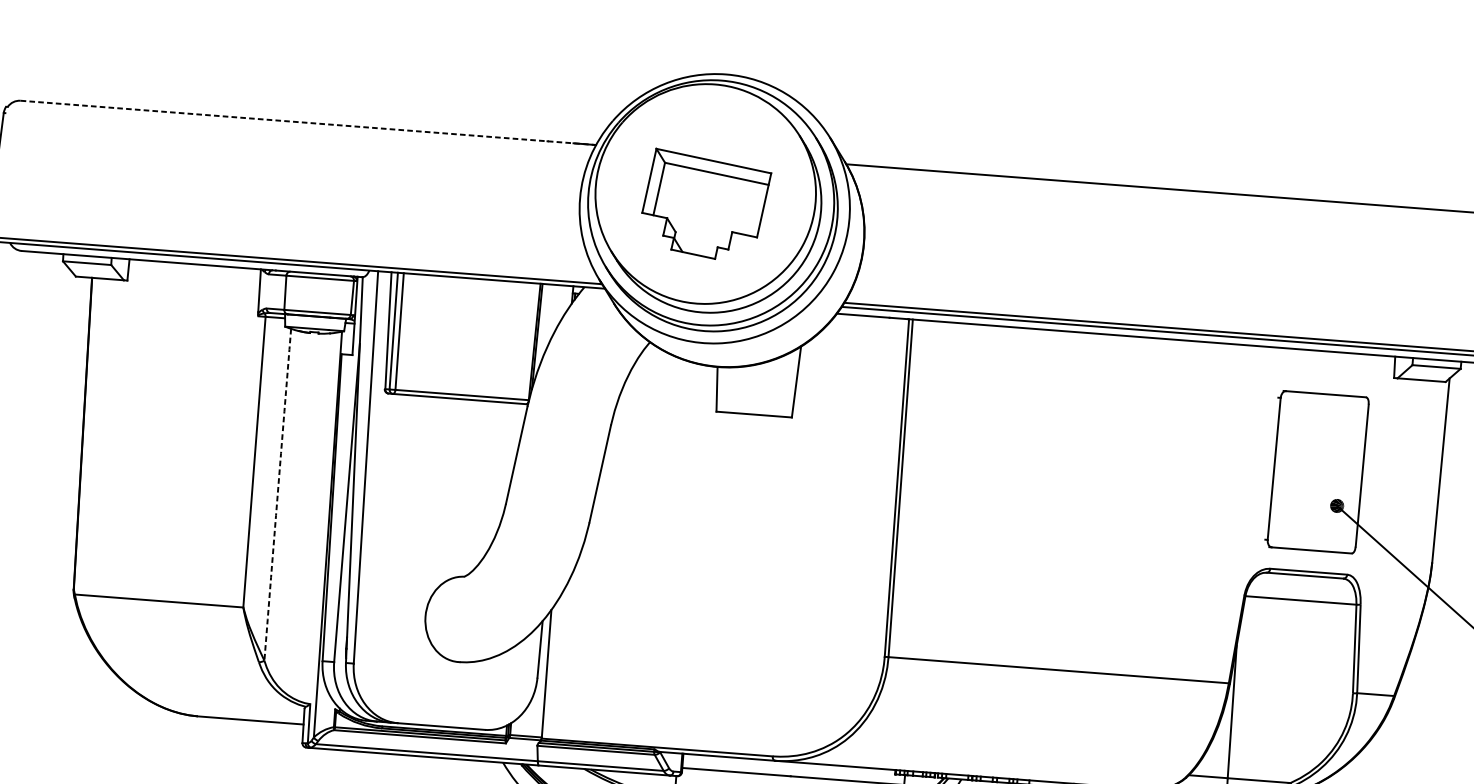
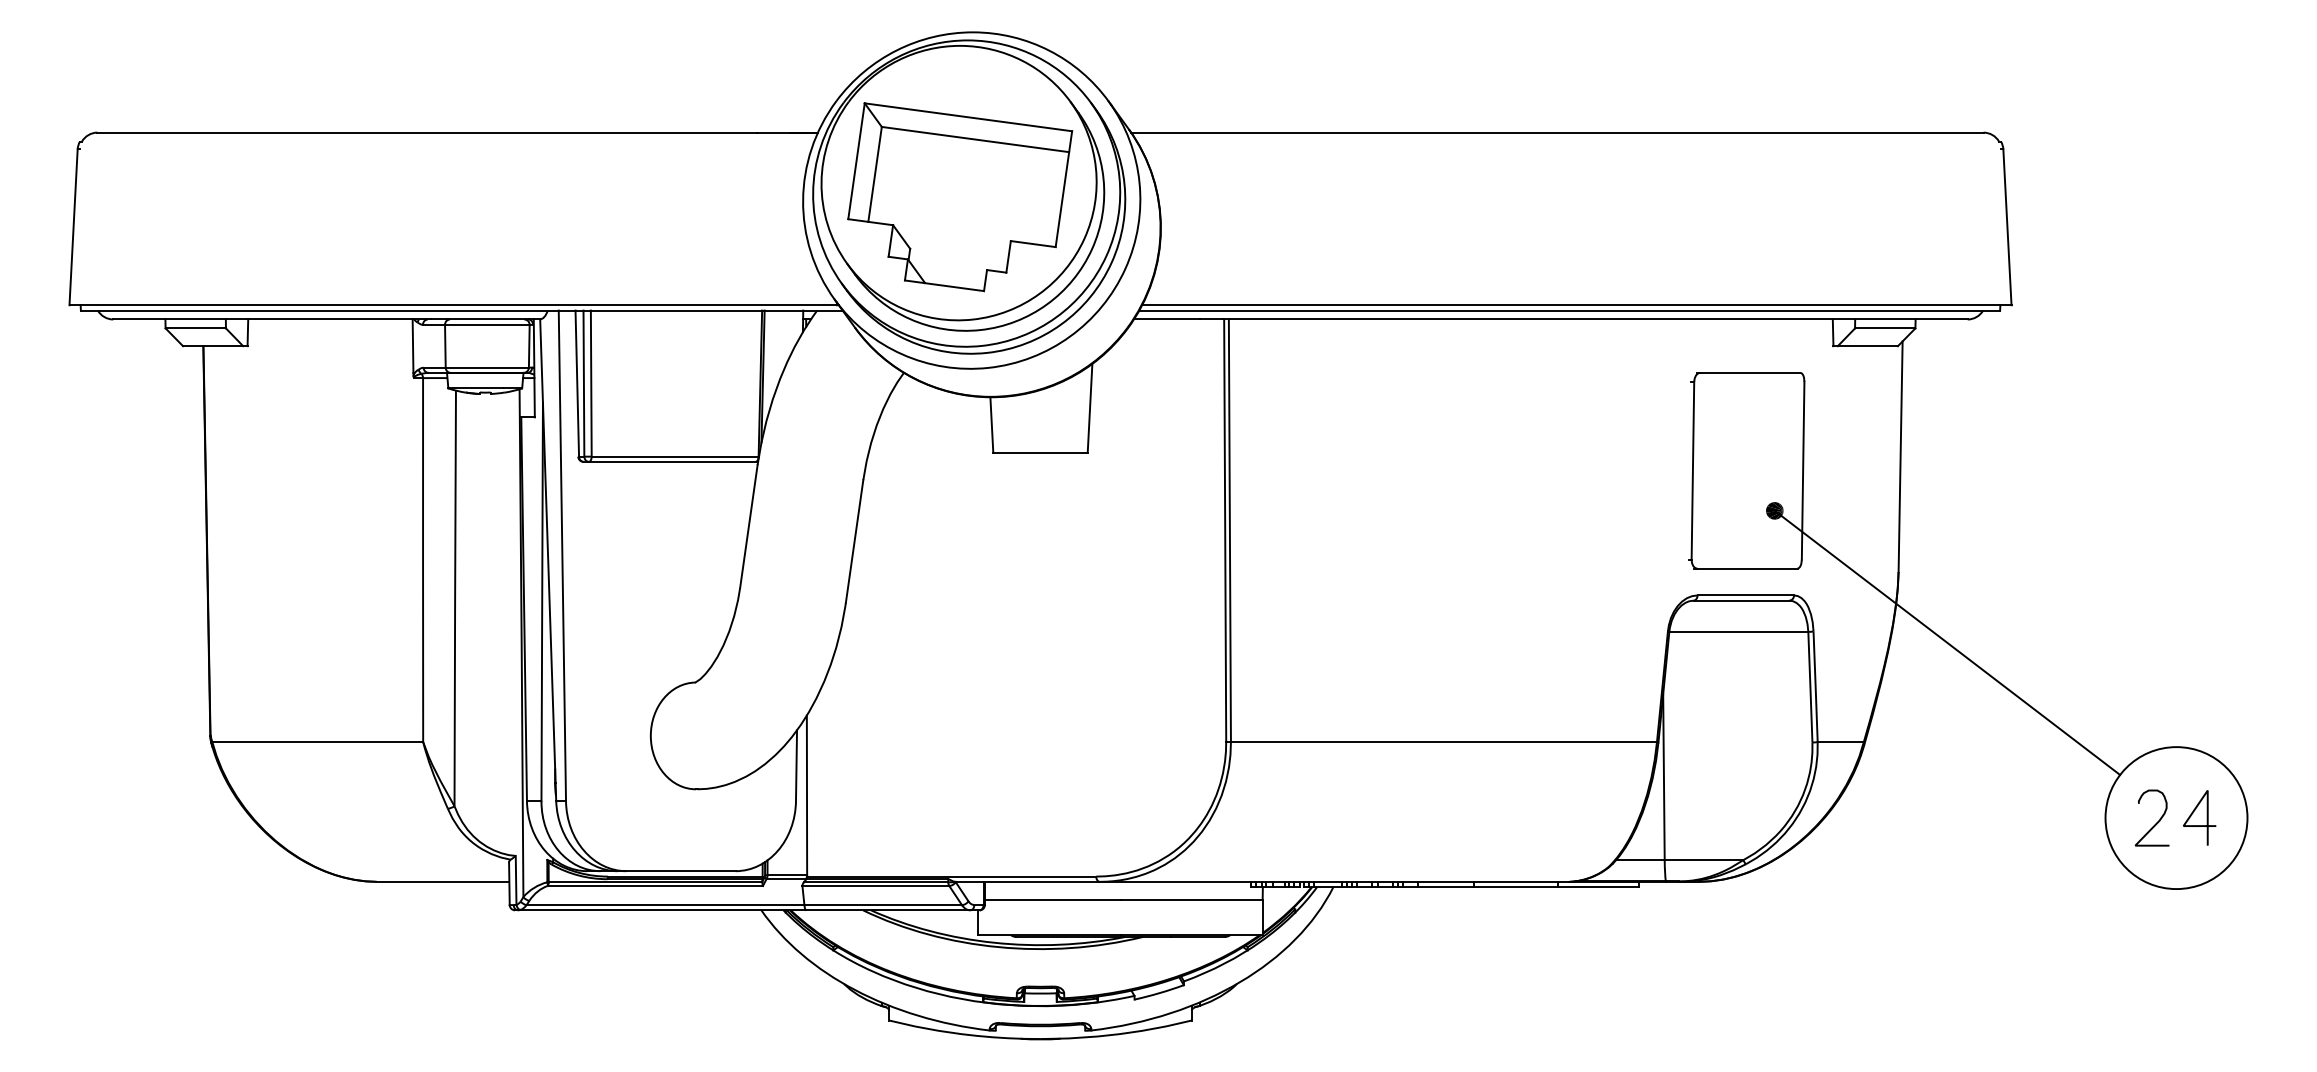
line: (309, 122) -> (458, 132), dashed -> solid
part: (705, 205) -> (960, 197), size x1.43
arc: (277, 494) -> (455, 598), dashed -> solid

